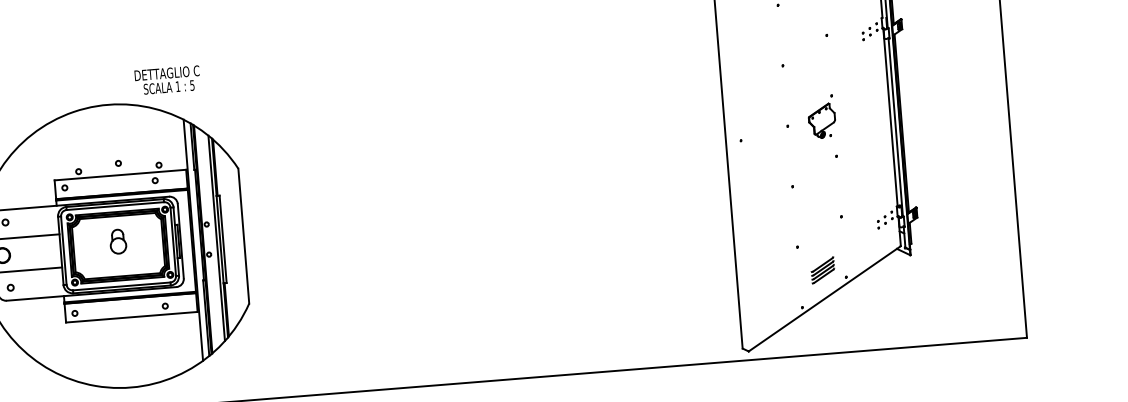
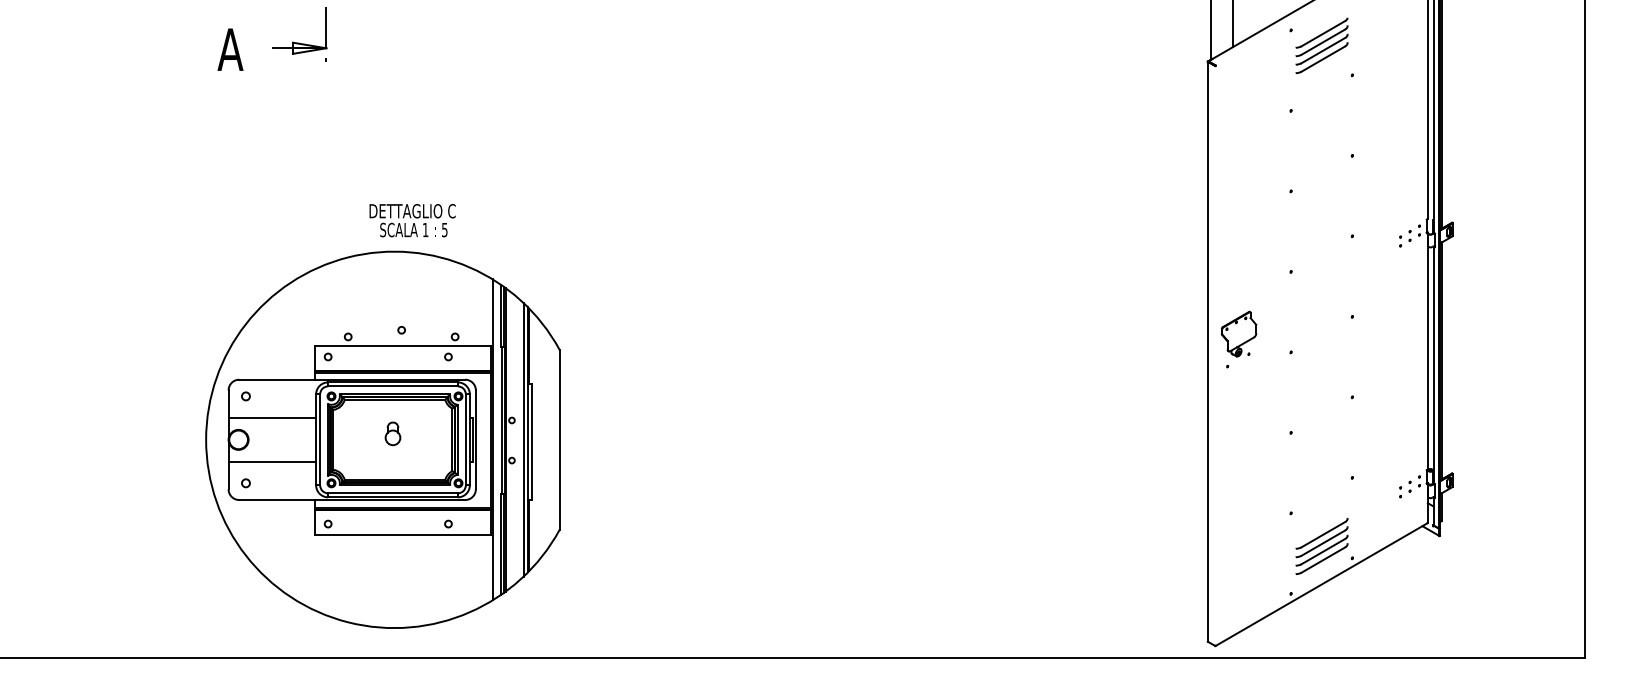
text: (167, 80) -> (412, 220), moved
part: (821, 120) -> (1238, 333), moved
part: (117, 241) -> (392, 433), size x0.71
part: (822, 270) -> (1321, 546), size x1.67

